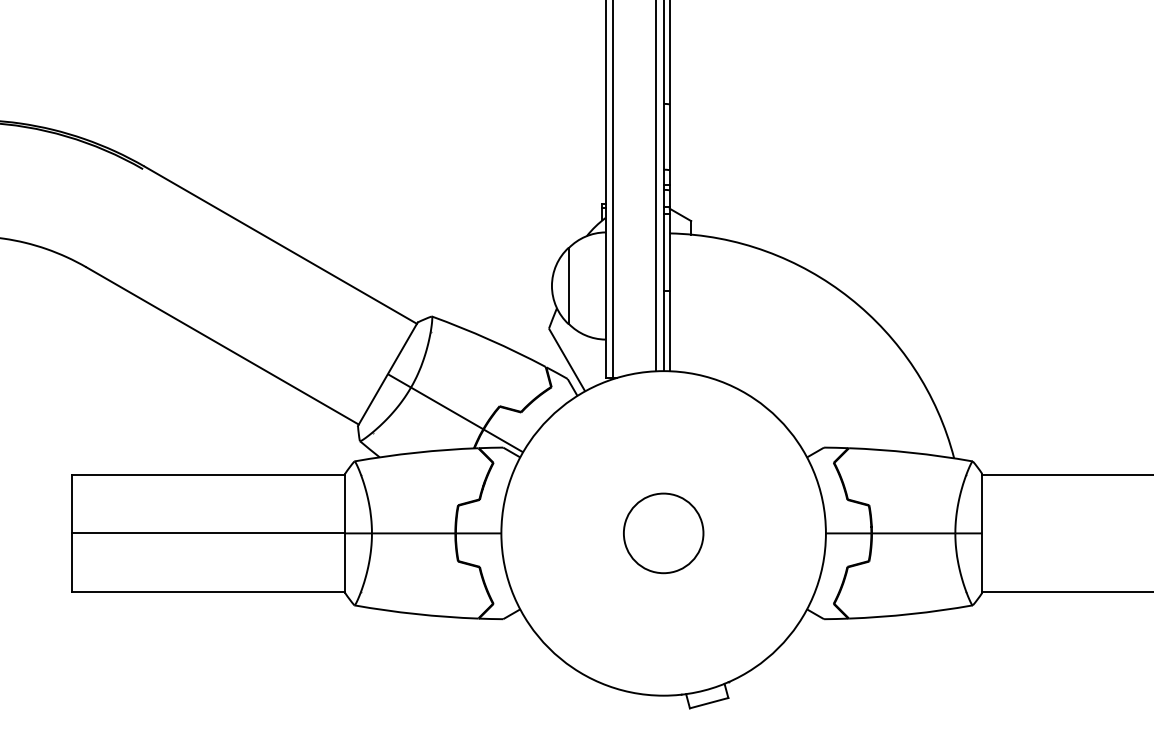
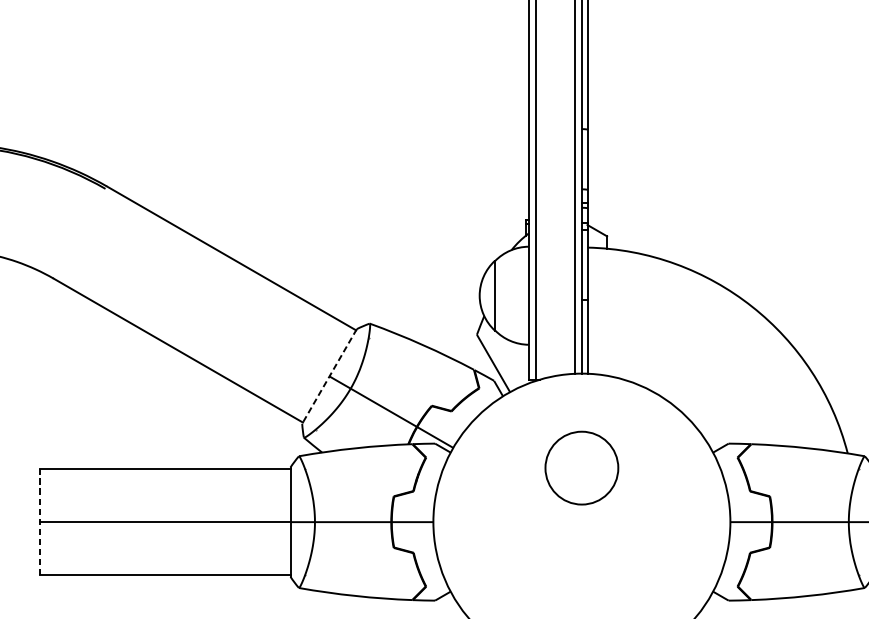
line: (387, 374) -> (329, 376), solid -> dashed
line: (71, 532) -> (40, 521), solid -> dashed
circle: (663, 533) -> (581, 468), moved

